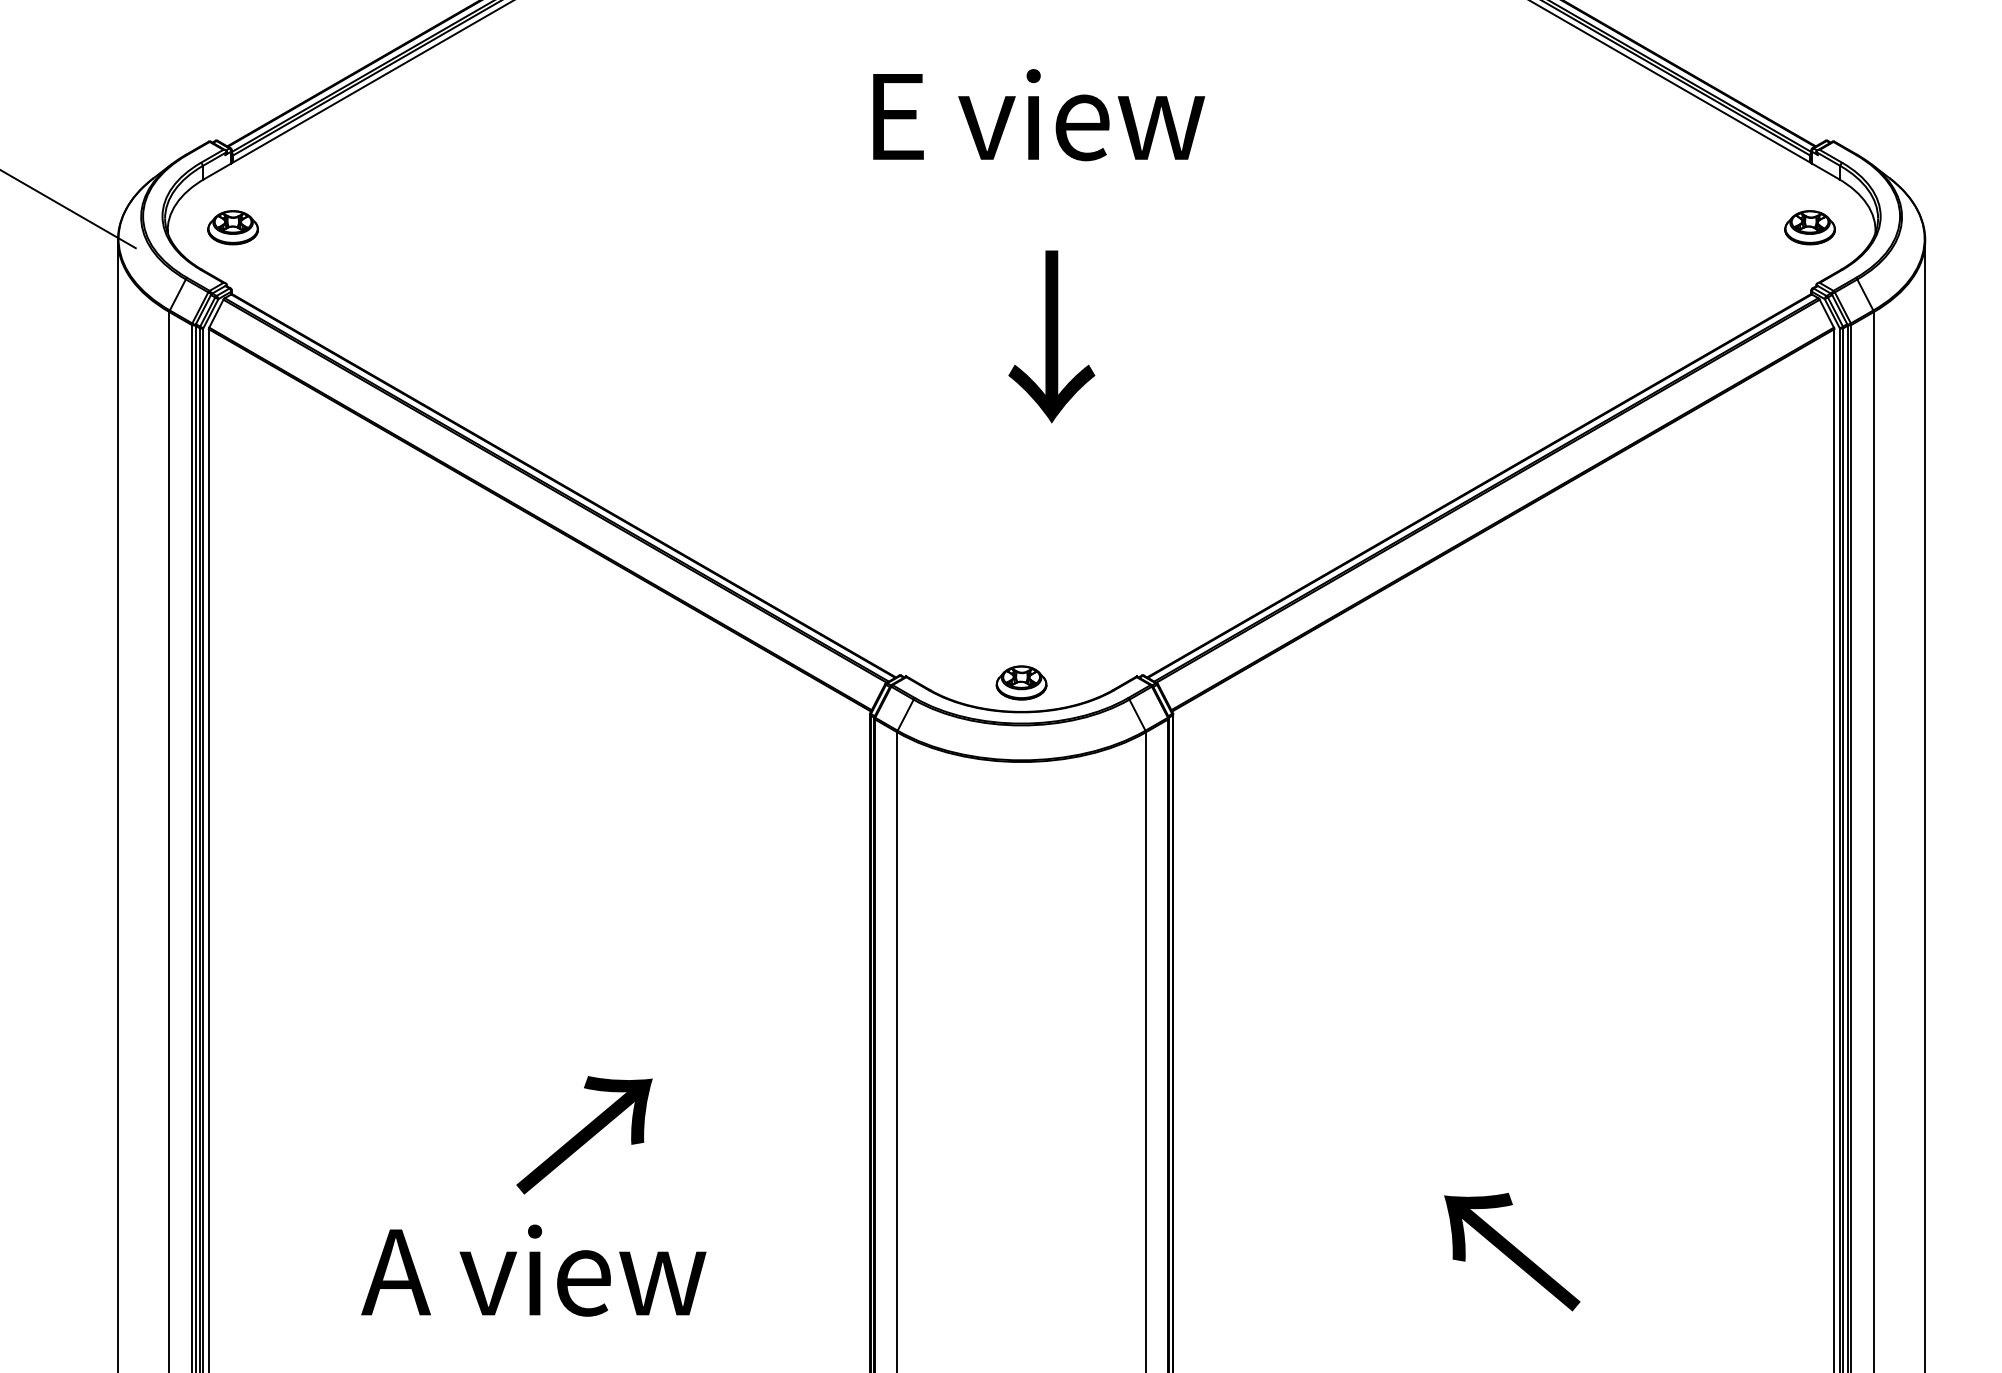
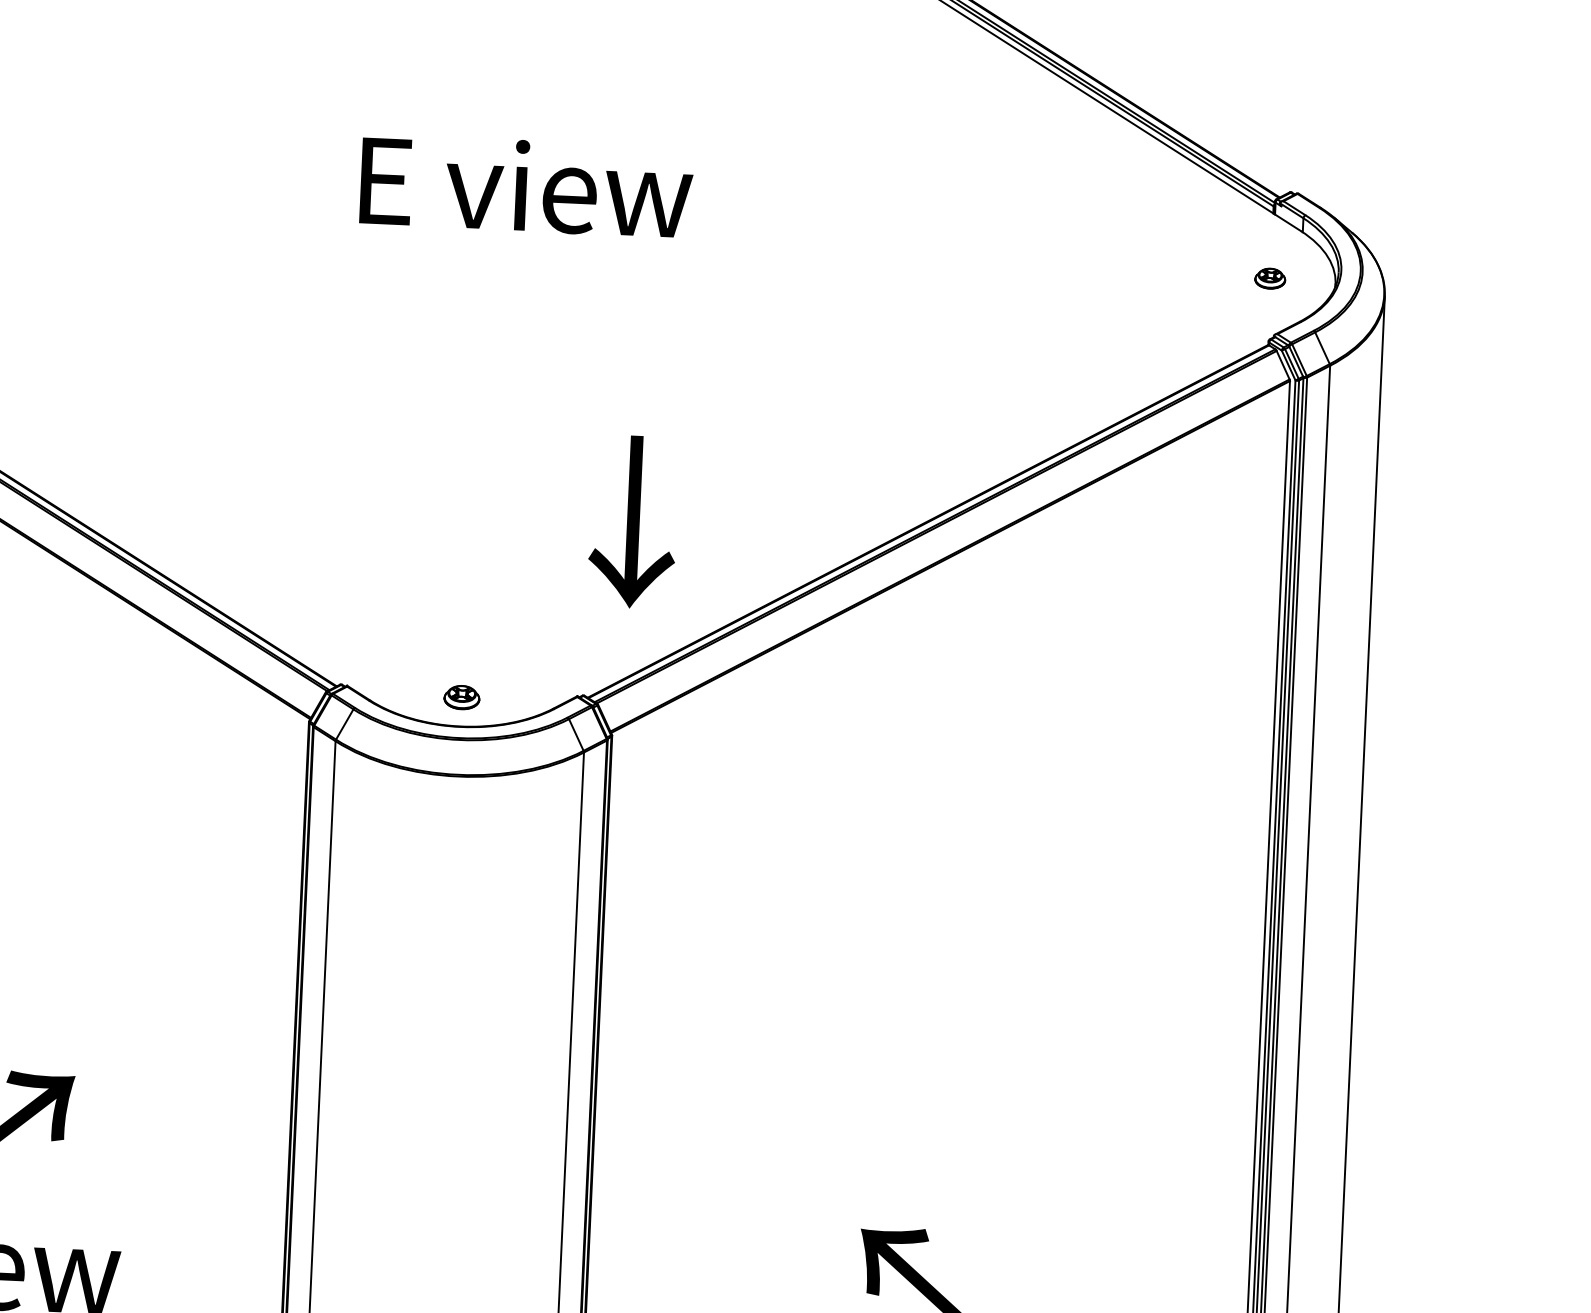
text: (1039, 115) -> (527, 186), moved
part: (1809, 227) -> (1269, 278), size x0.6
text: (1051, 336) -> (633, 521), moved
part: (1021, 682) -> (461, 697), size x0.7

